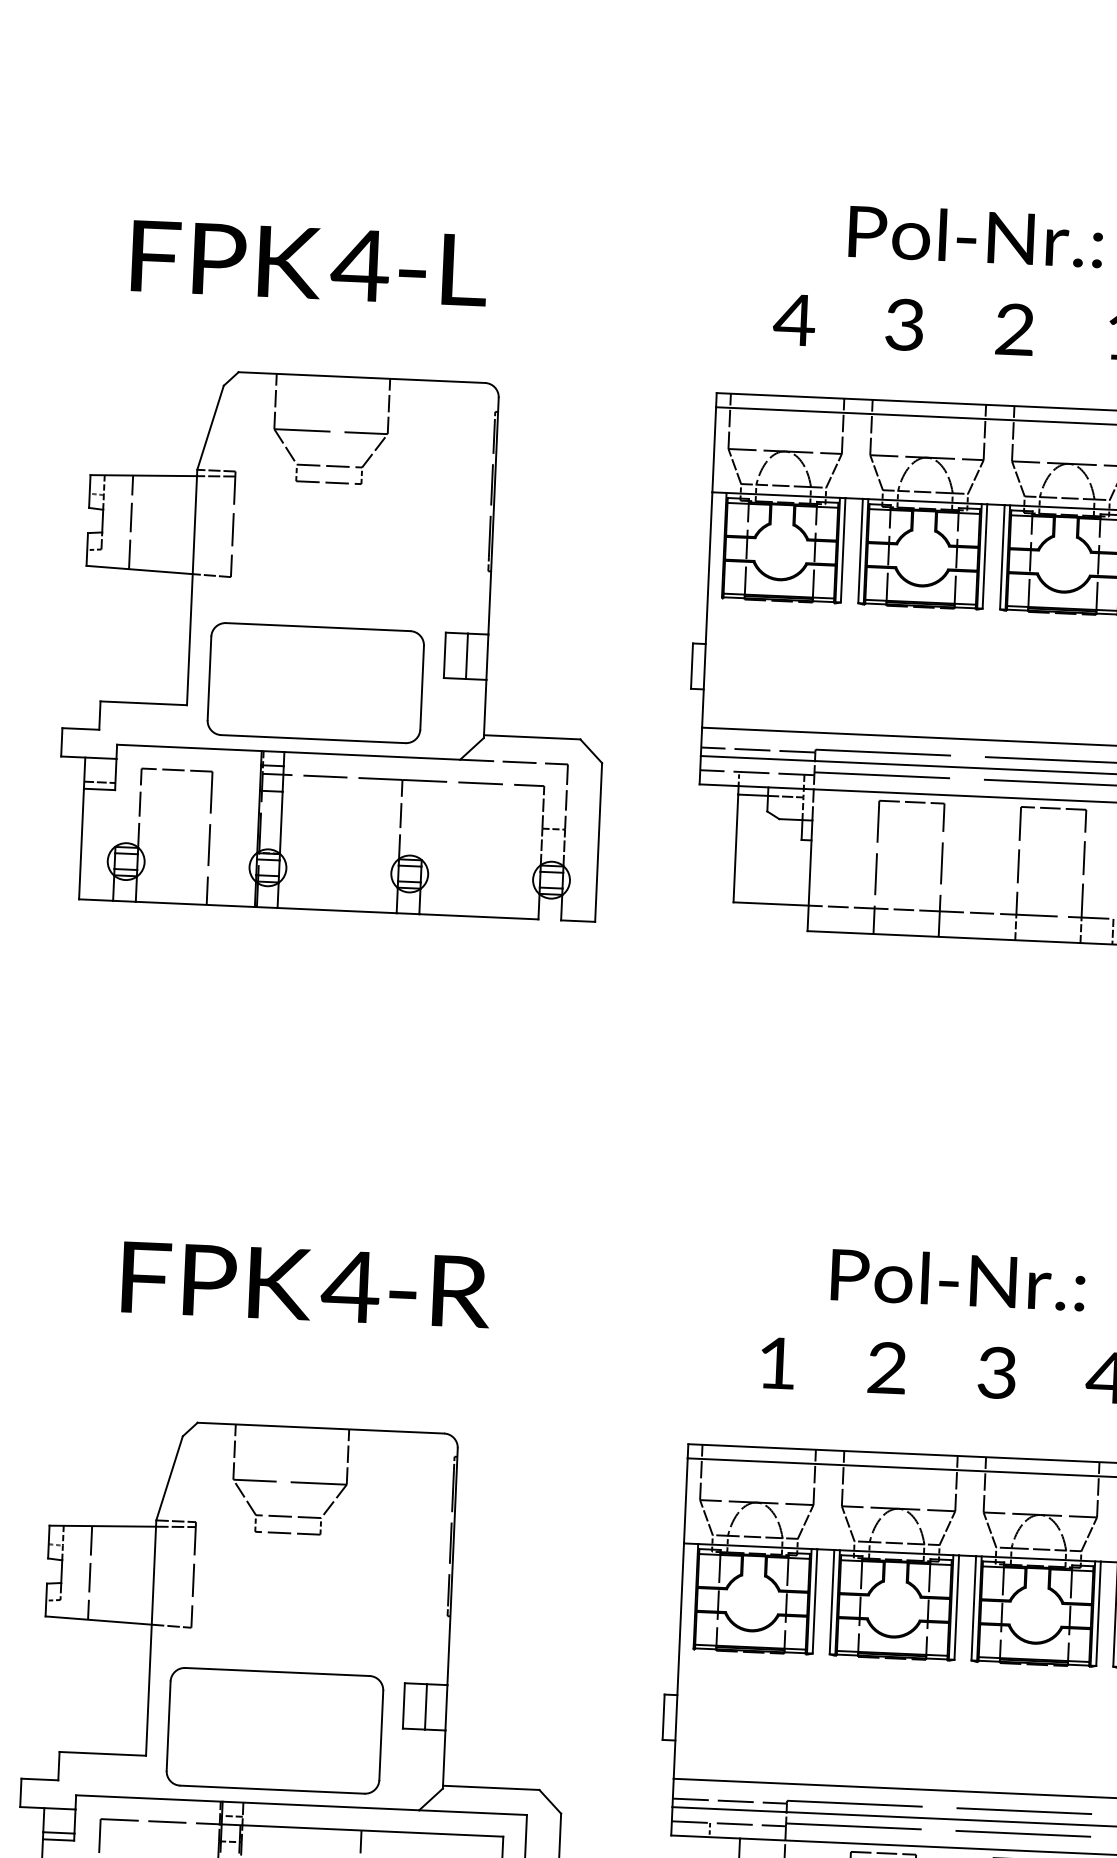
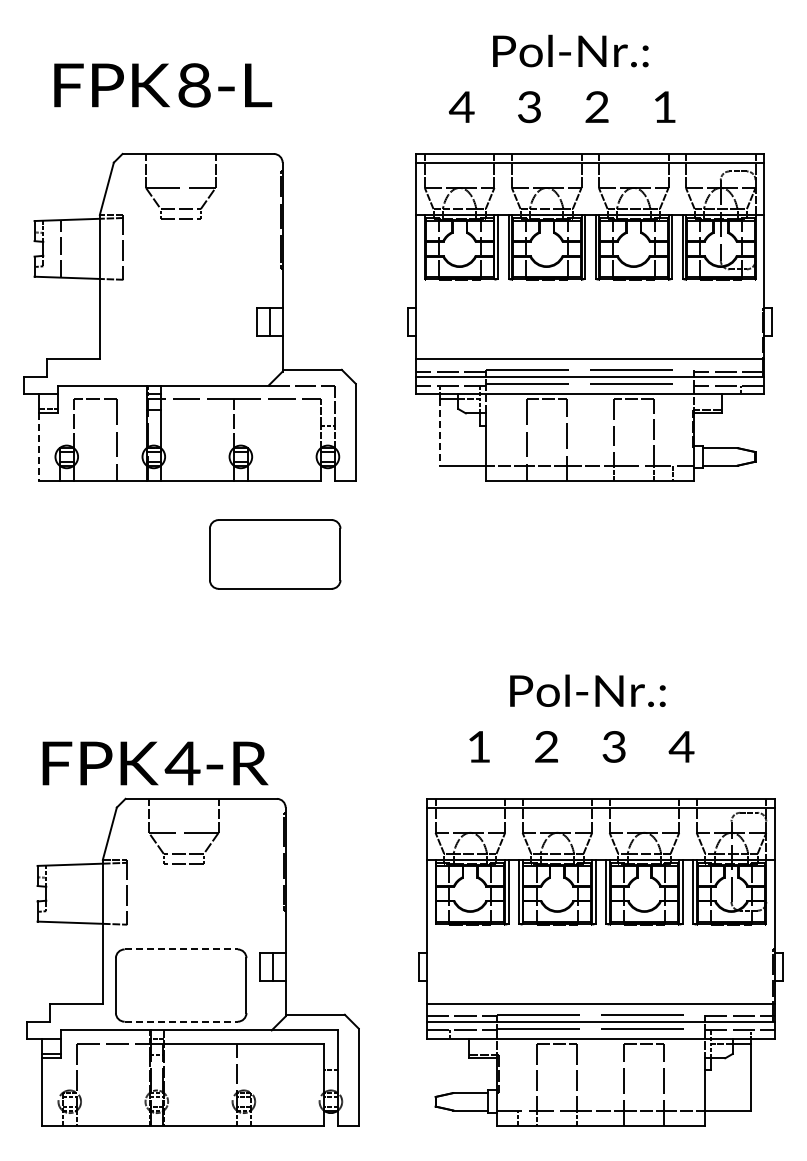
text: (360, 265) -> (194, 85), 4-L -> 8-L
part: (316, 683) -> (275, 554), moved
line: (80, 844) -> (38, 447), solid -> dashed
line: (736, 850) -> (440, 433), solid -> dashed
text: (306, 1284) -> (155, 763), moved
line: (89, 1572) -> (63, 893), removed
line: (278, 1672) -> (181, 949), solid -> dashed
line: (272, 1789) -> (181, 1021), solid -> dashed

